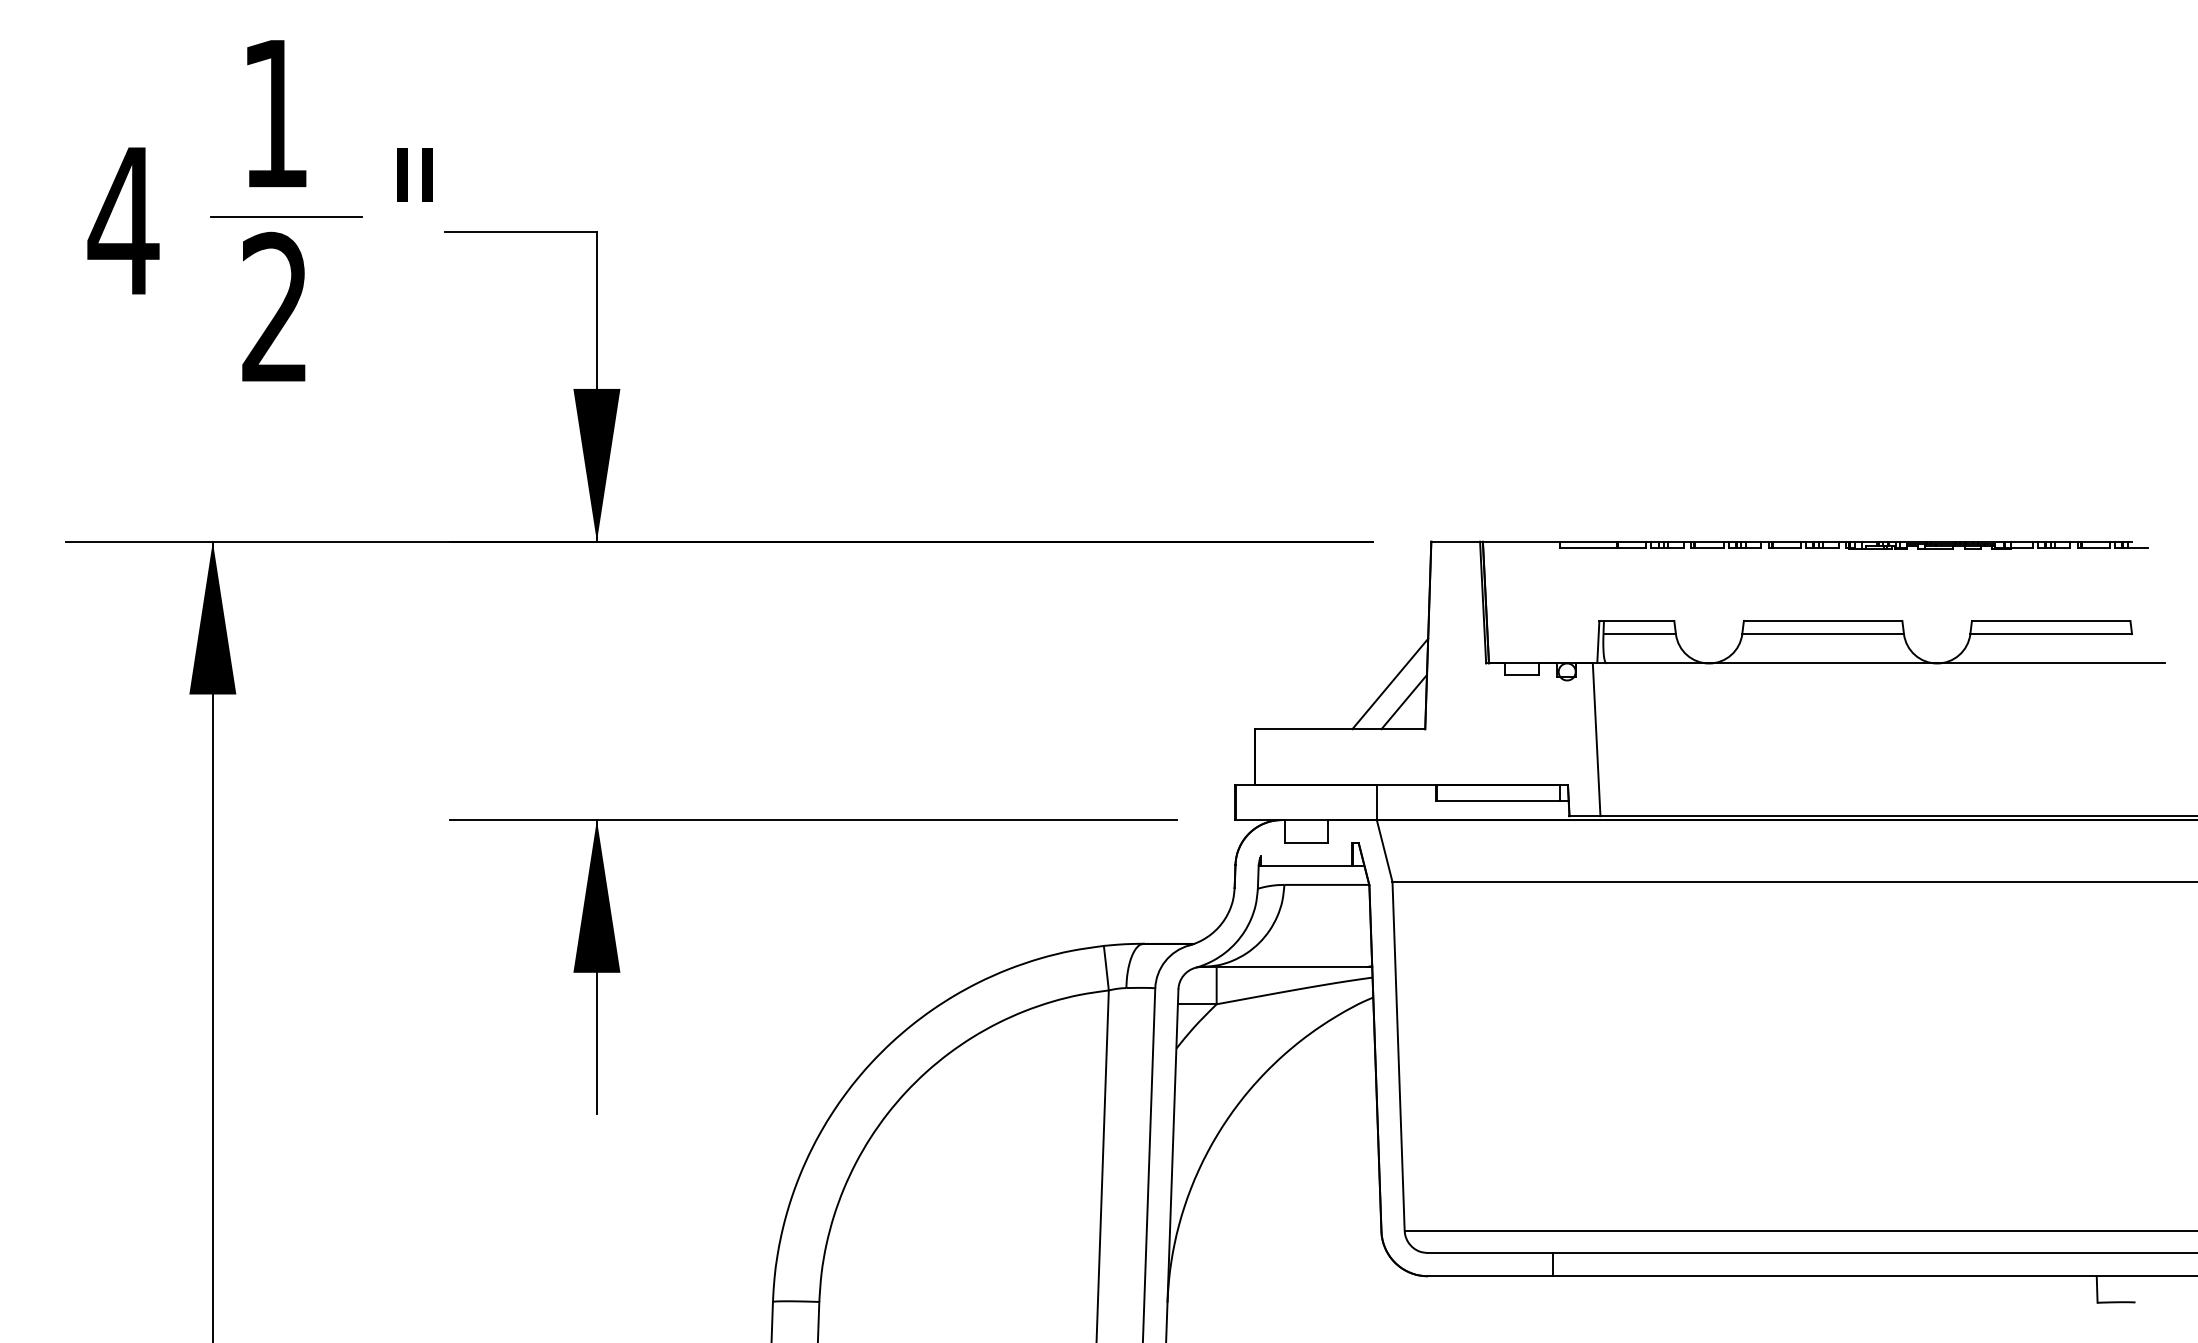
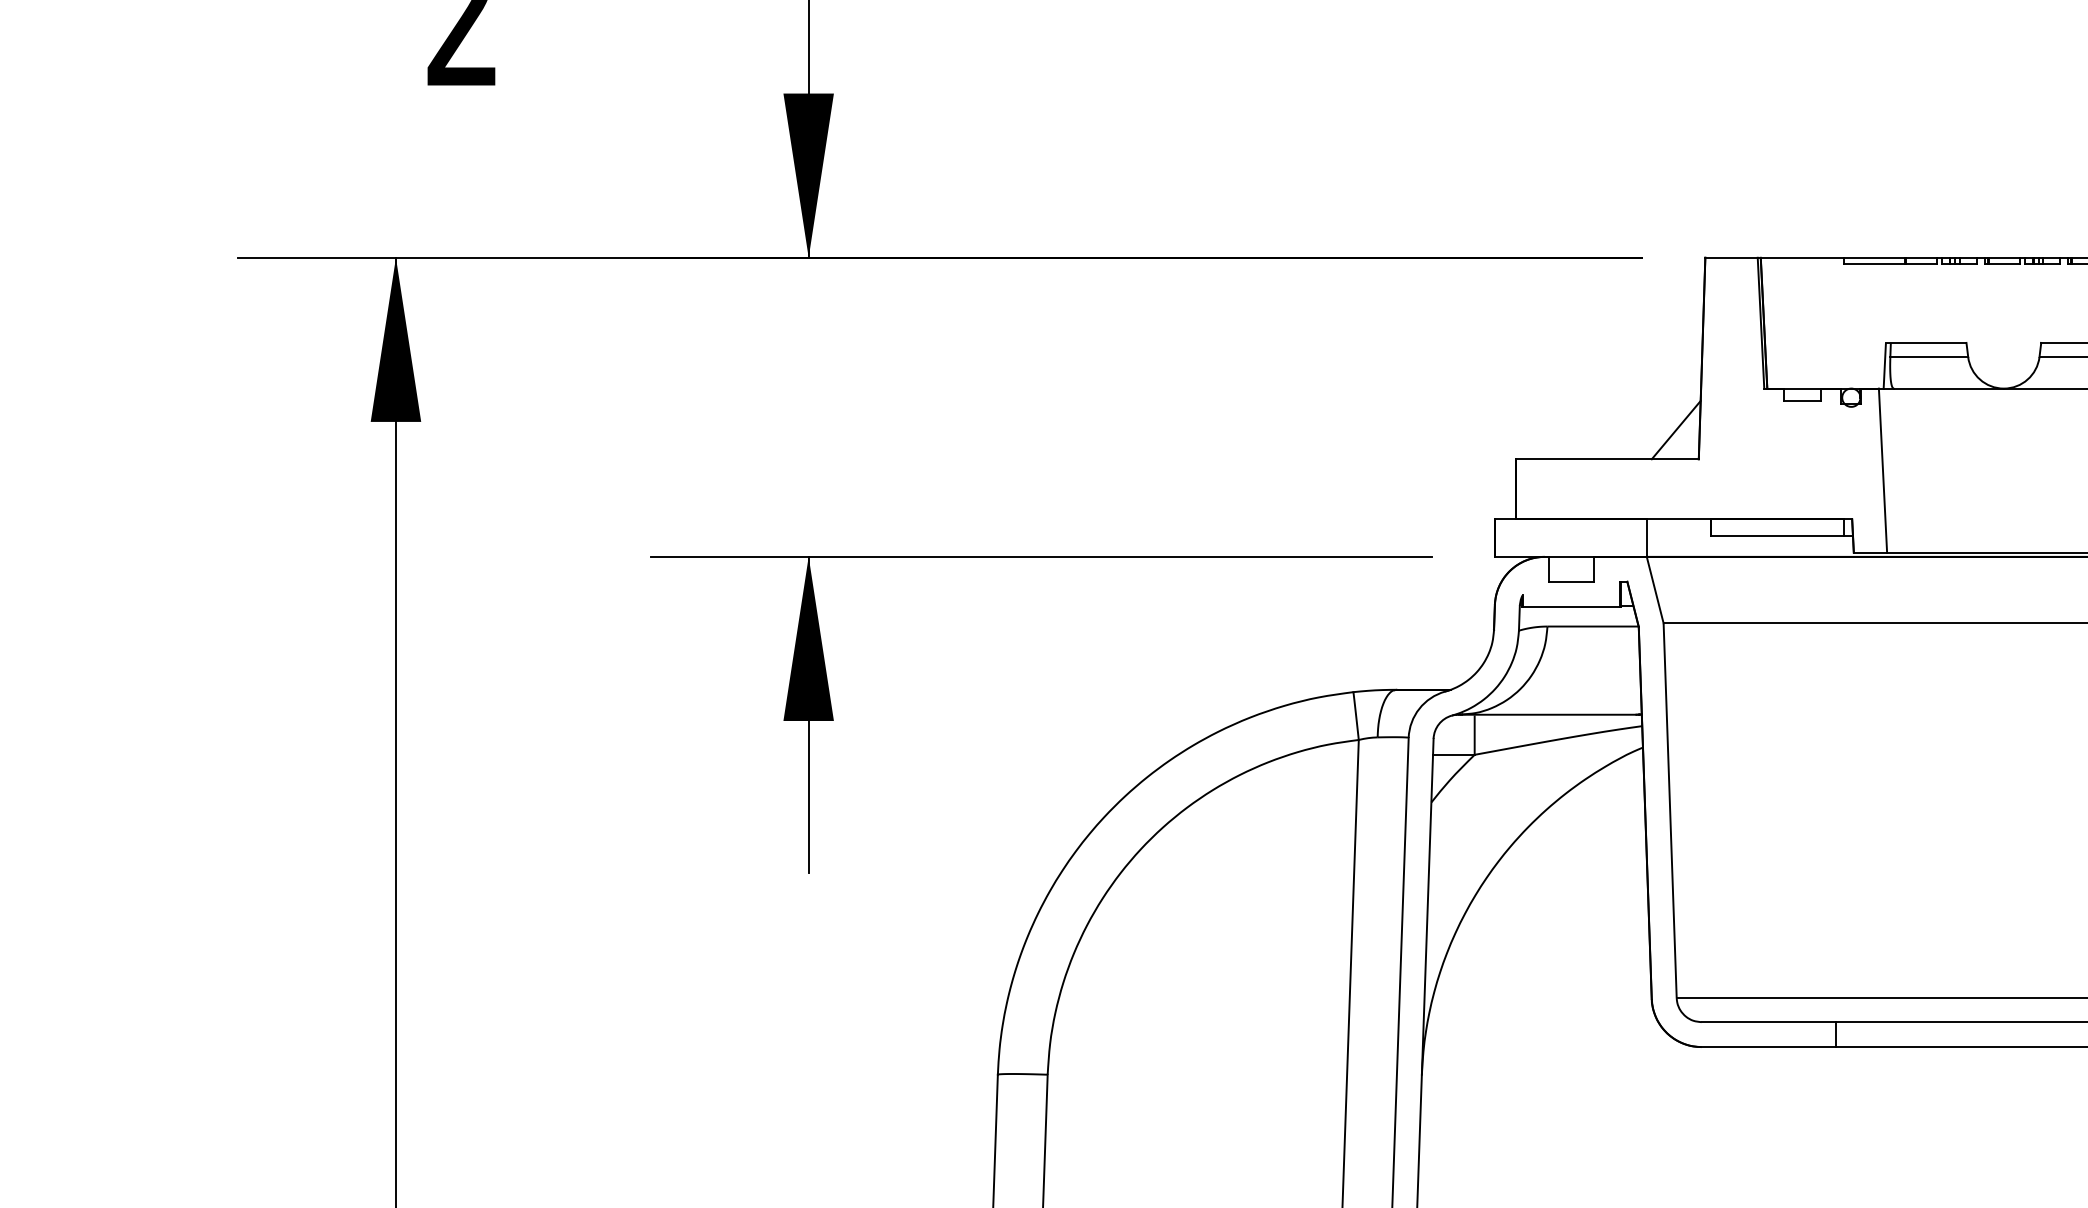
line: (1390, 683) -> (1661, 410), removed

